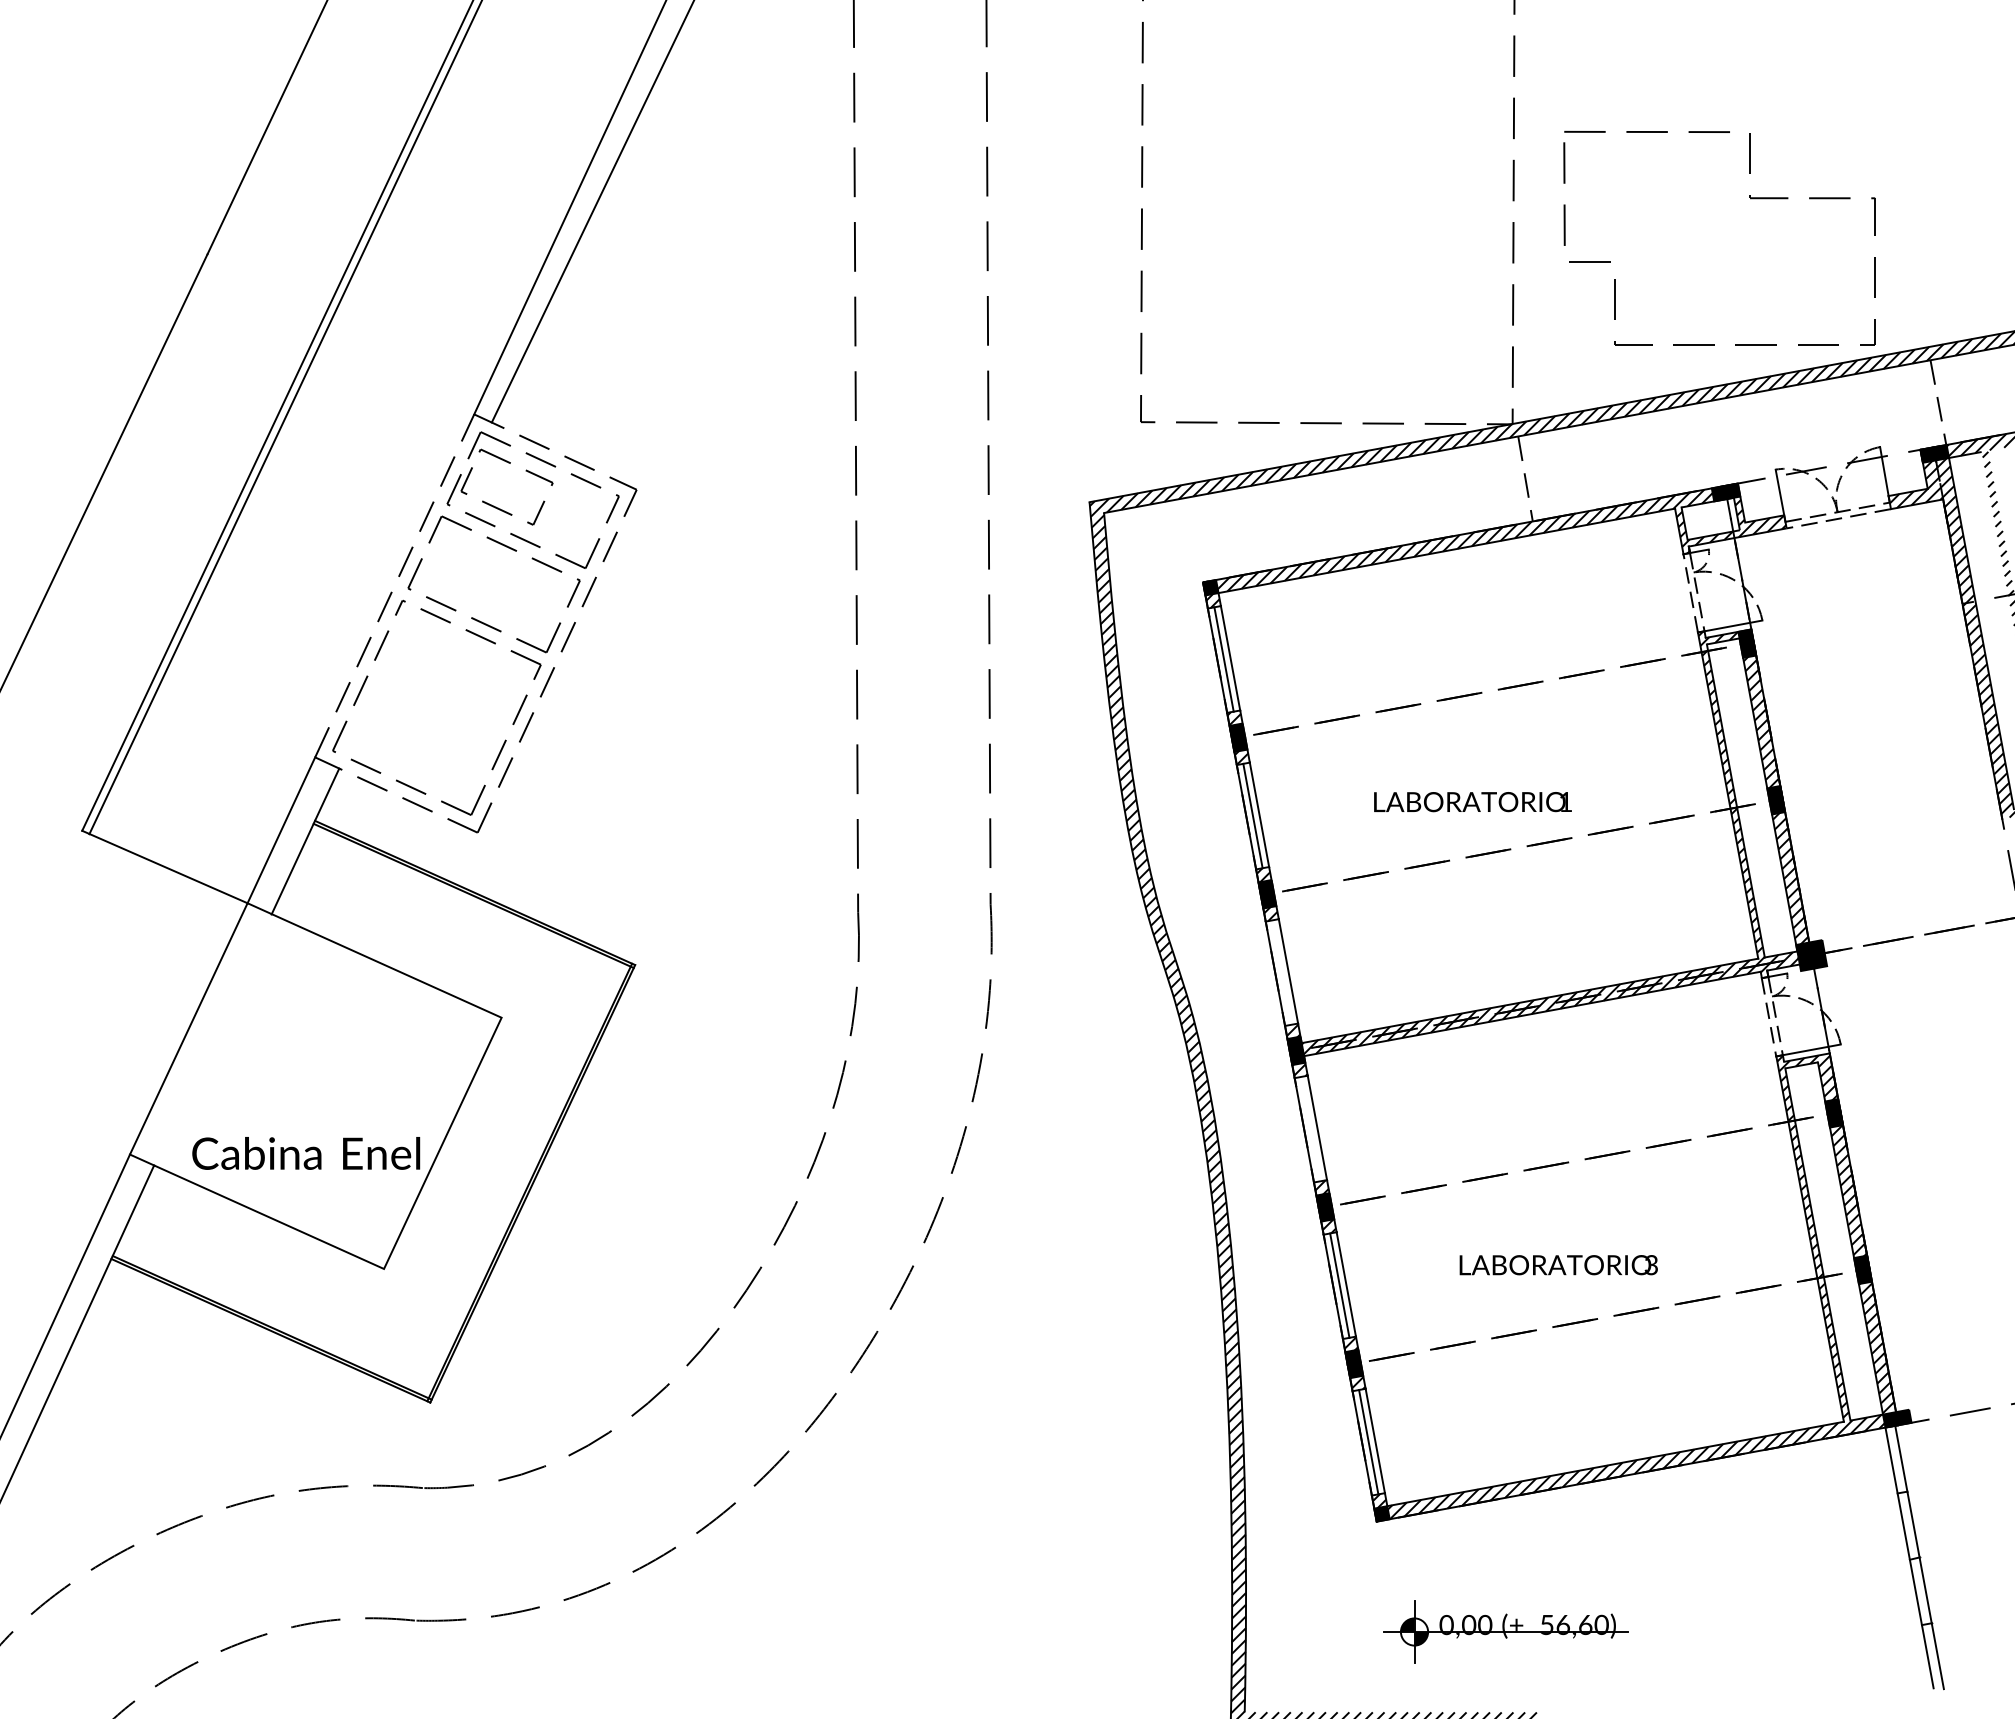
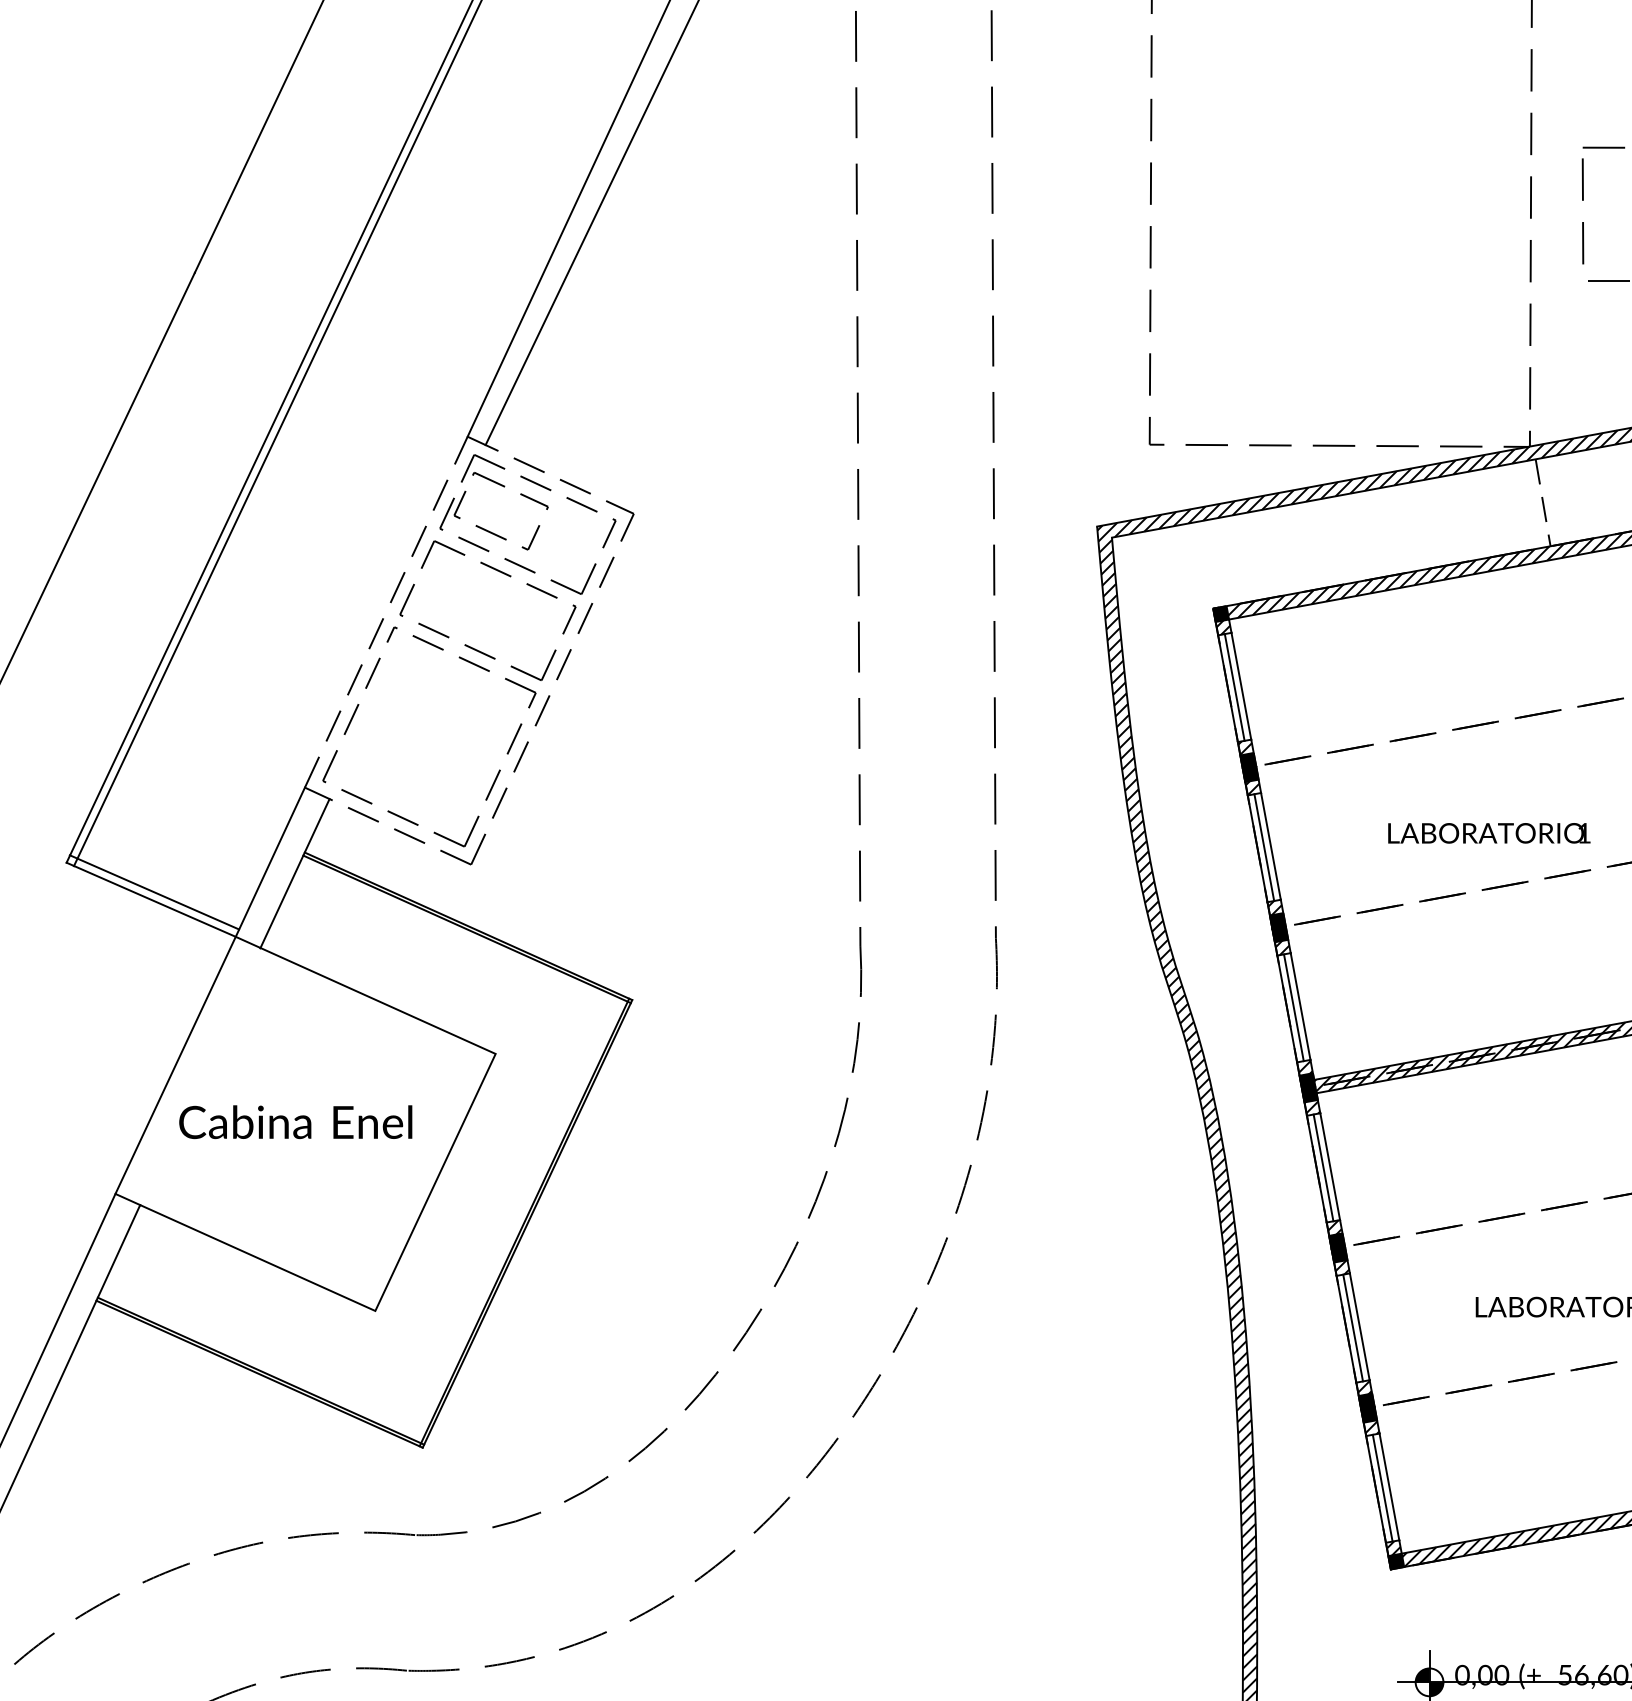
line: (167, 859) -> (153, 892), added
line: (1281, 972) -> (1293, 1007), added
line: (1310, 1128) -> (1323, 1167), added
text: (306, 1153) -> (296, 1122), moved

